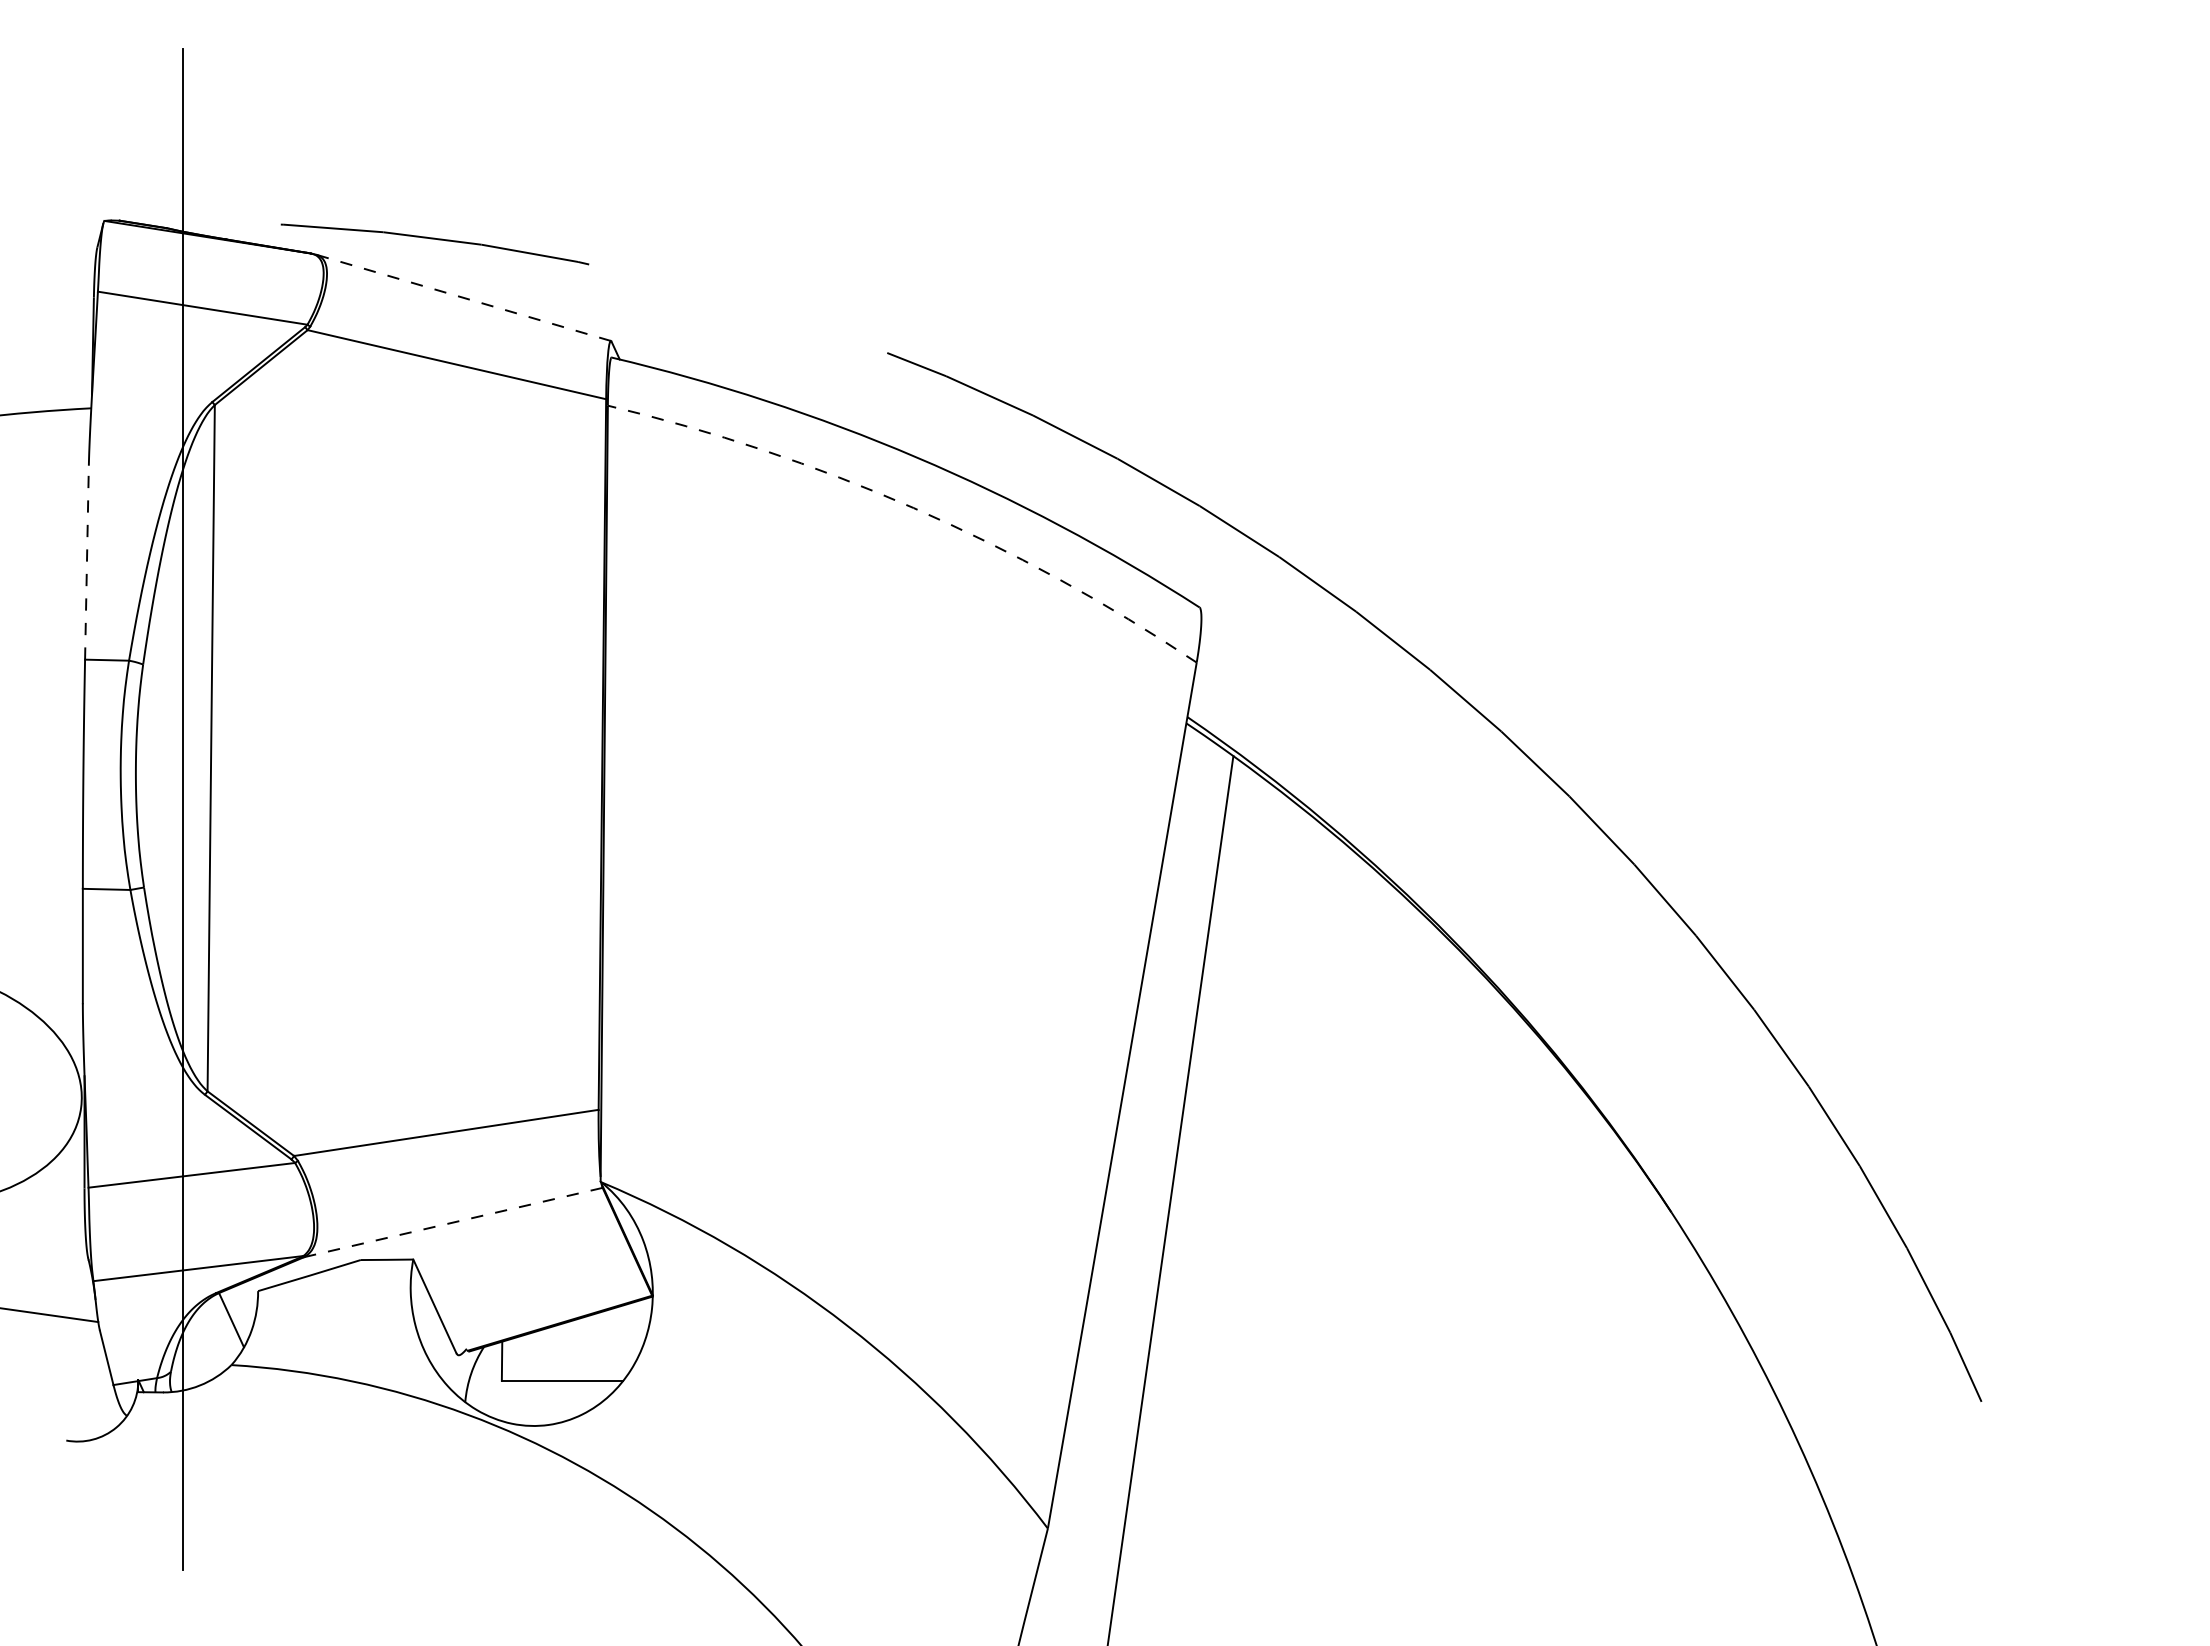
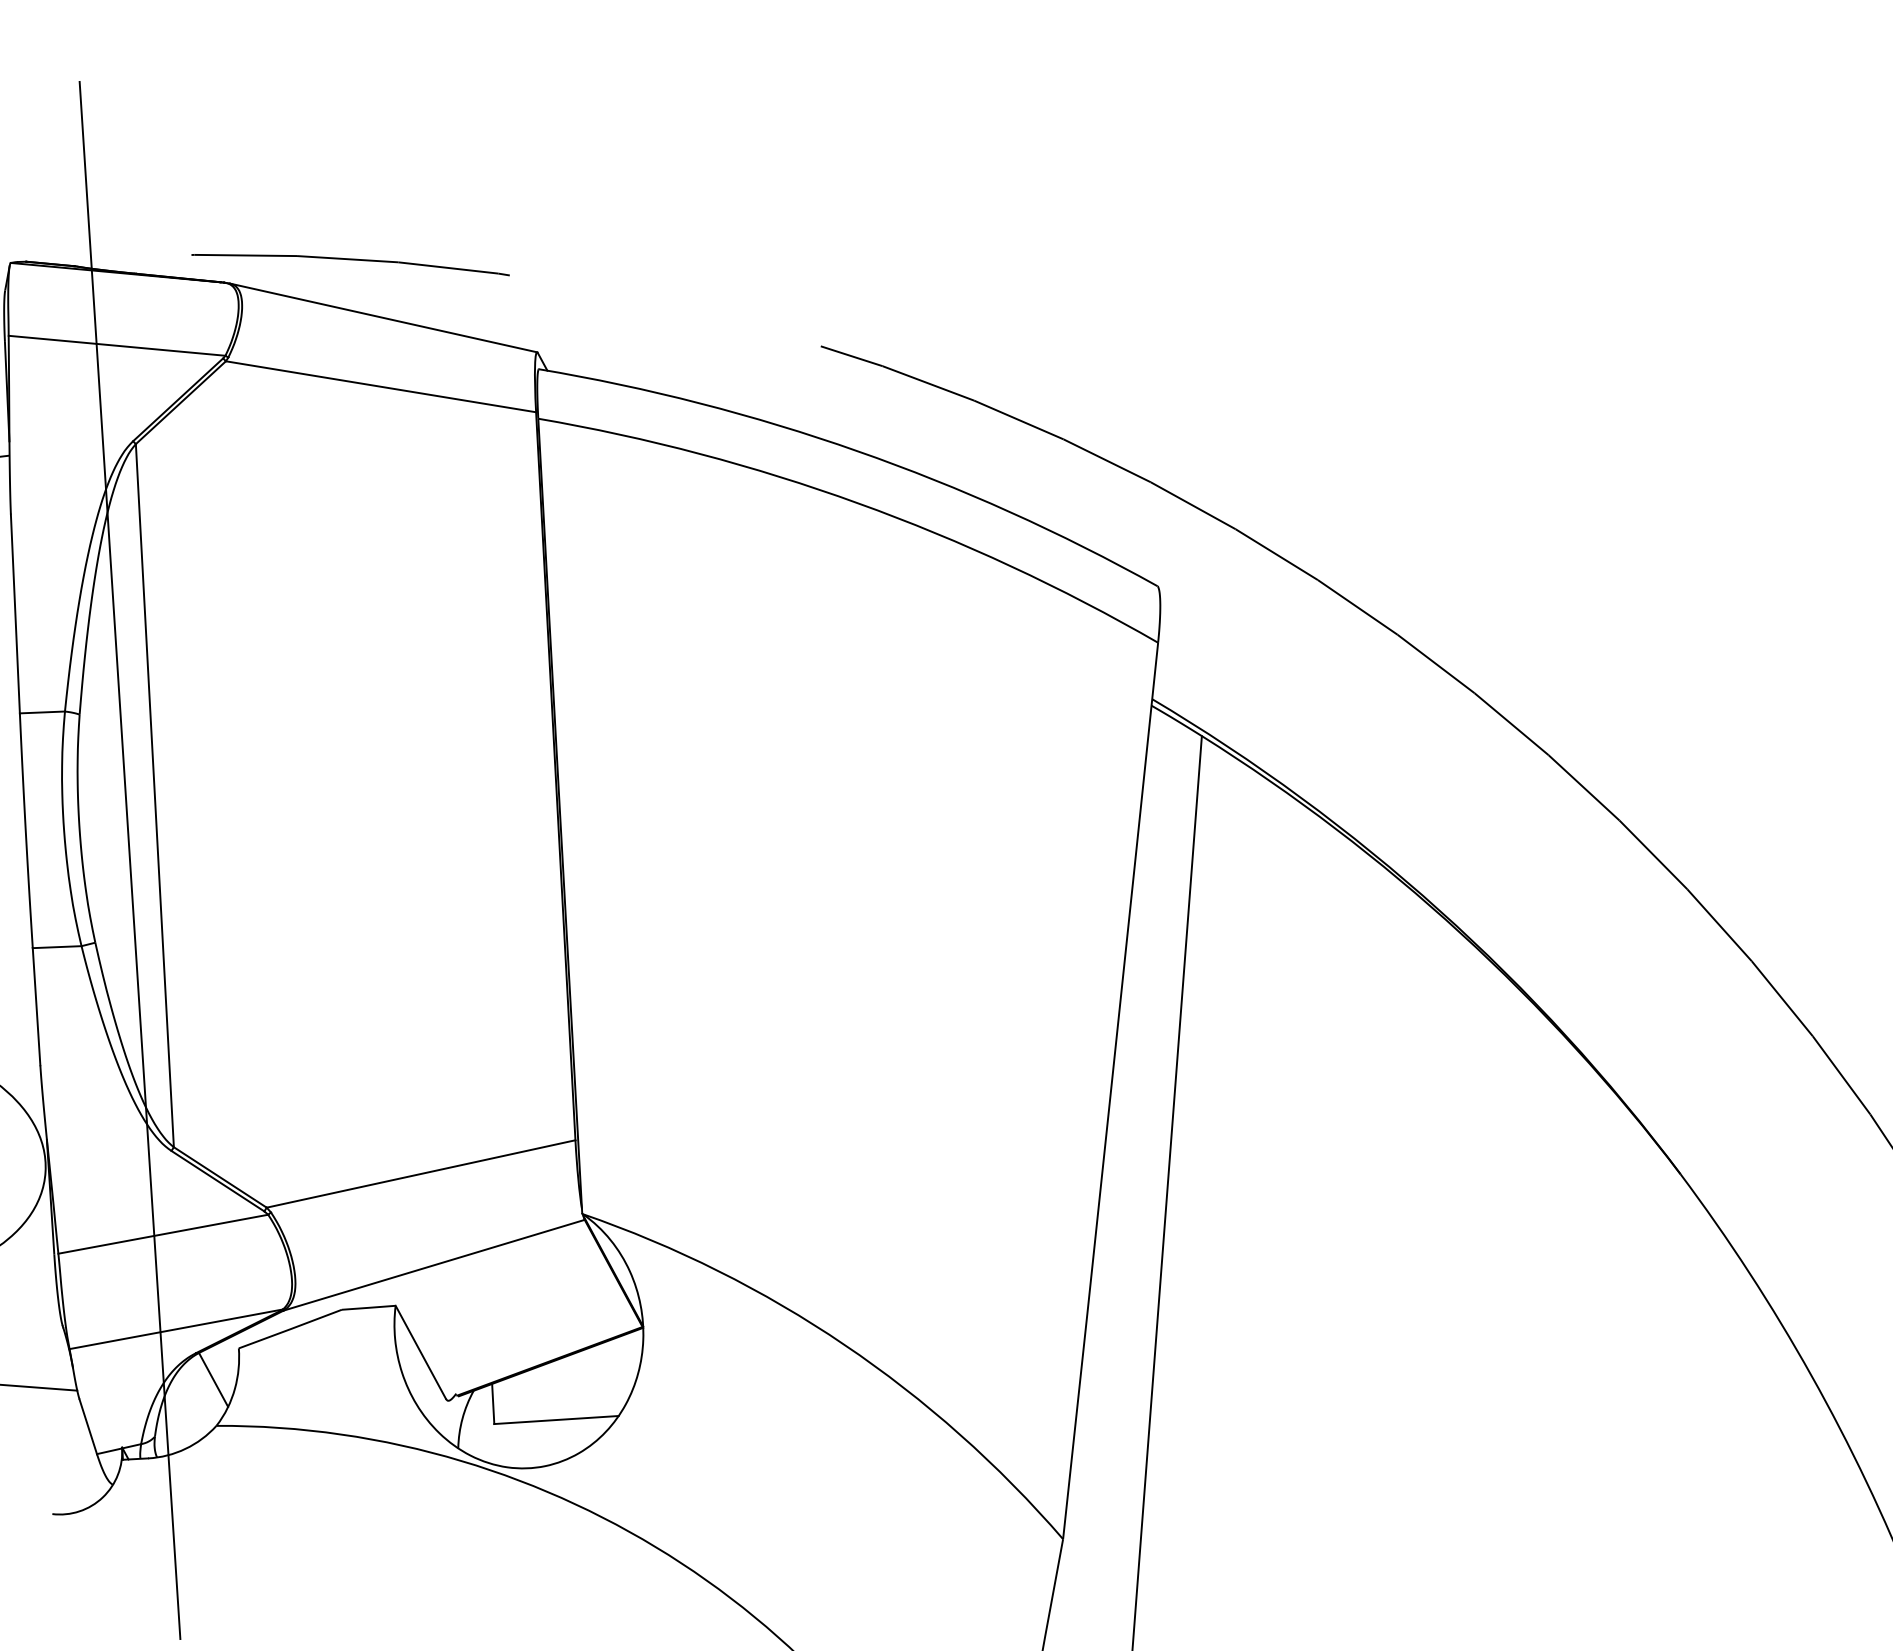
line: (463, 297) -> (383, 317), dashed -> solid
arc: (913, 508) -> (857, 503), dashed -> solid
line: (86, 562) -> (14, 613), dashed -> solid
line: (453, 1222) -> (434, 1265), dashed -> solid

